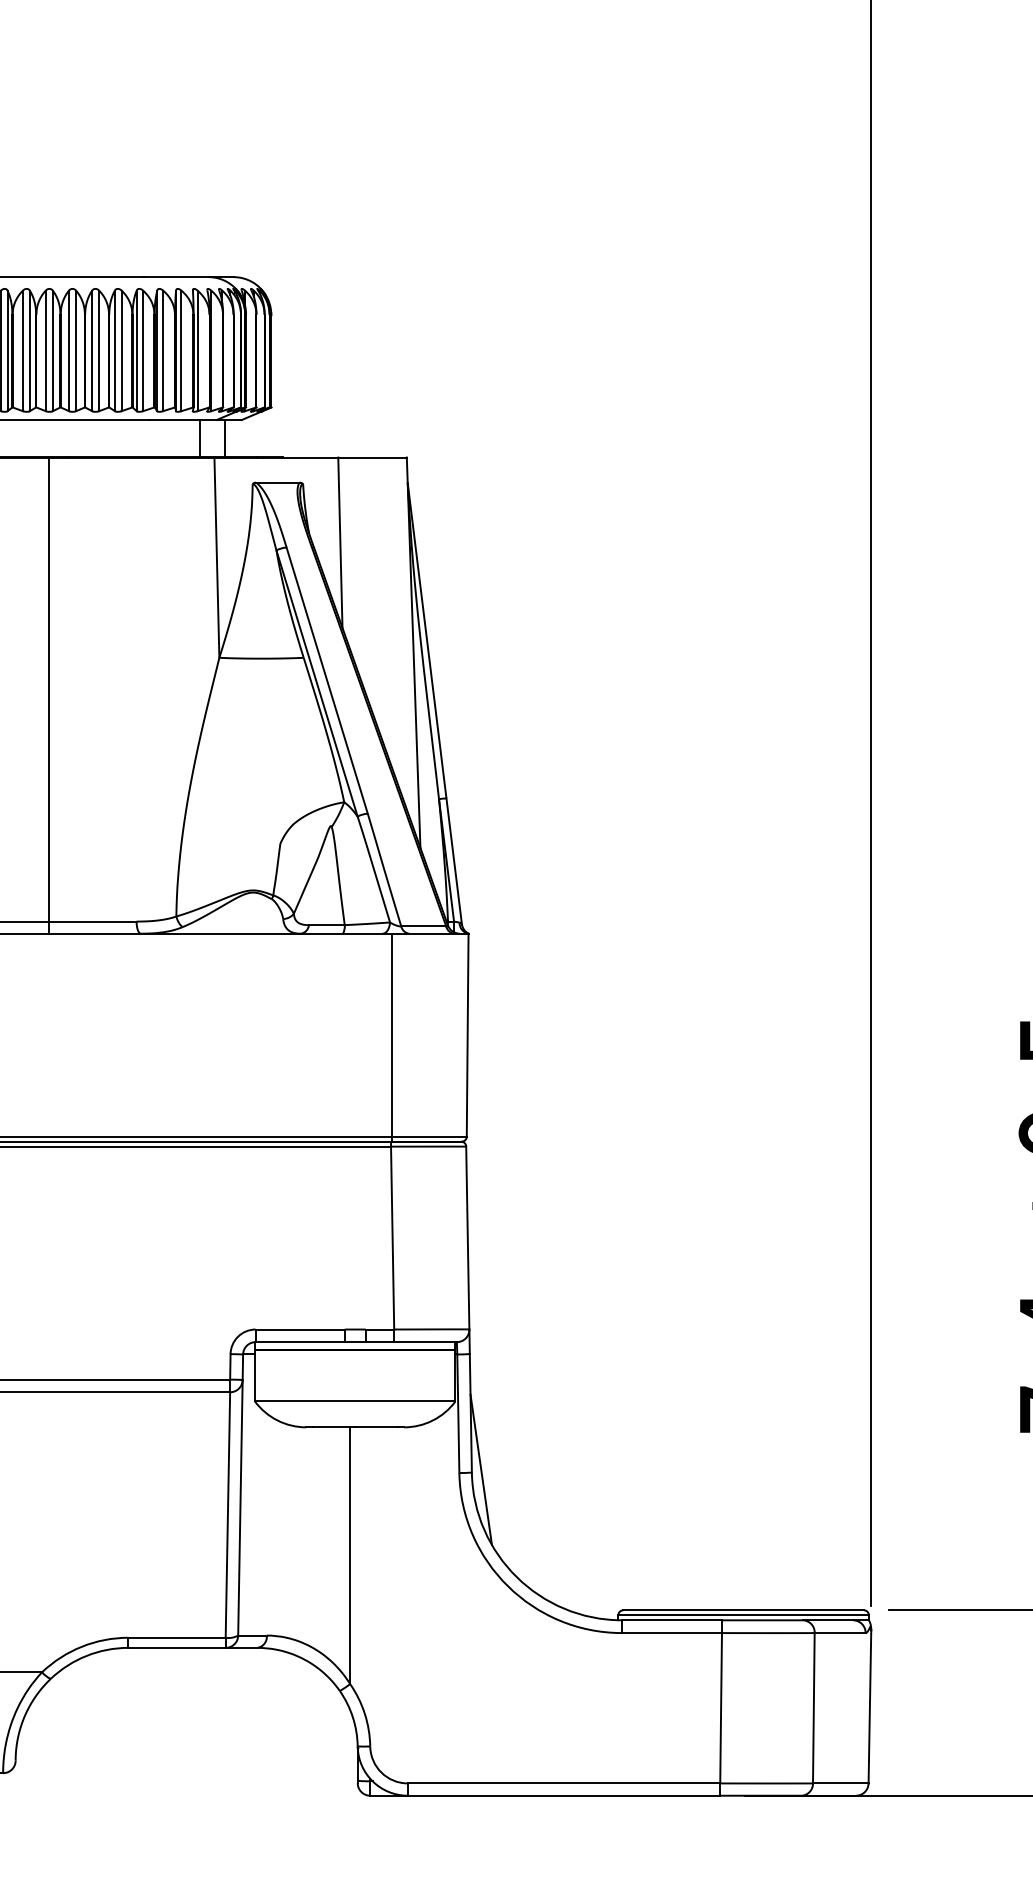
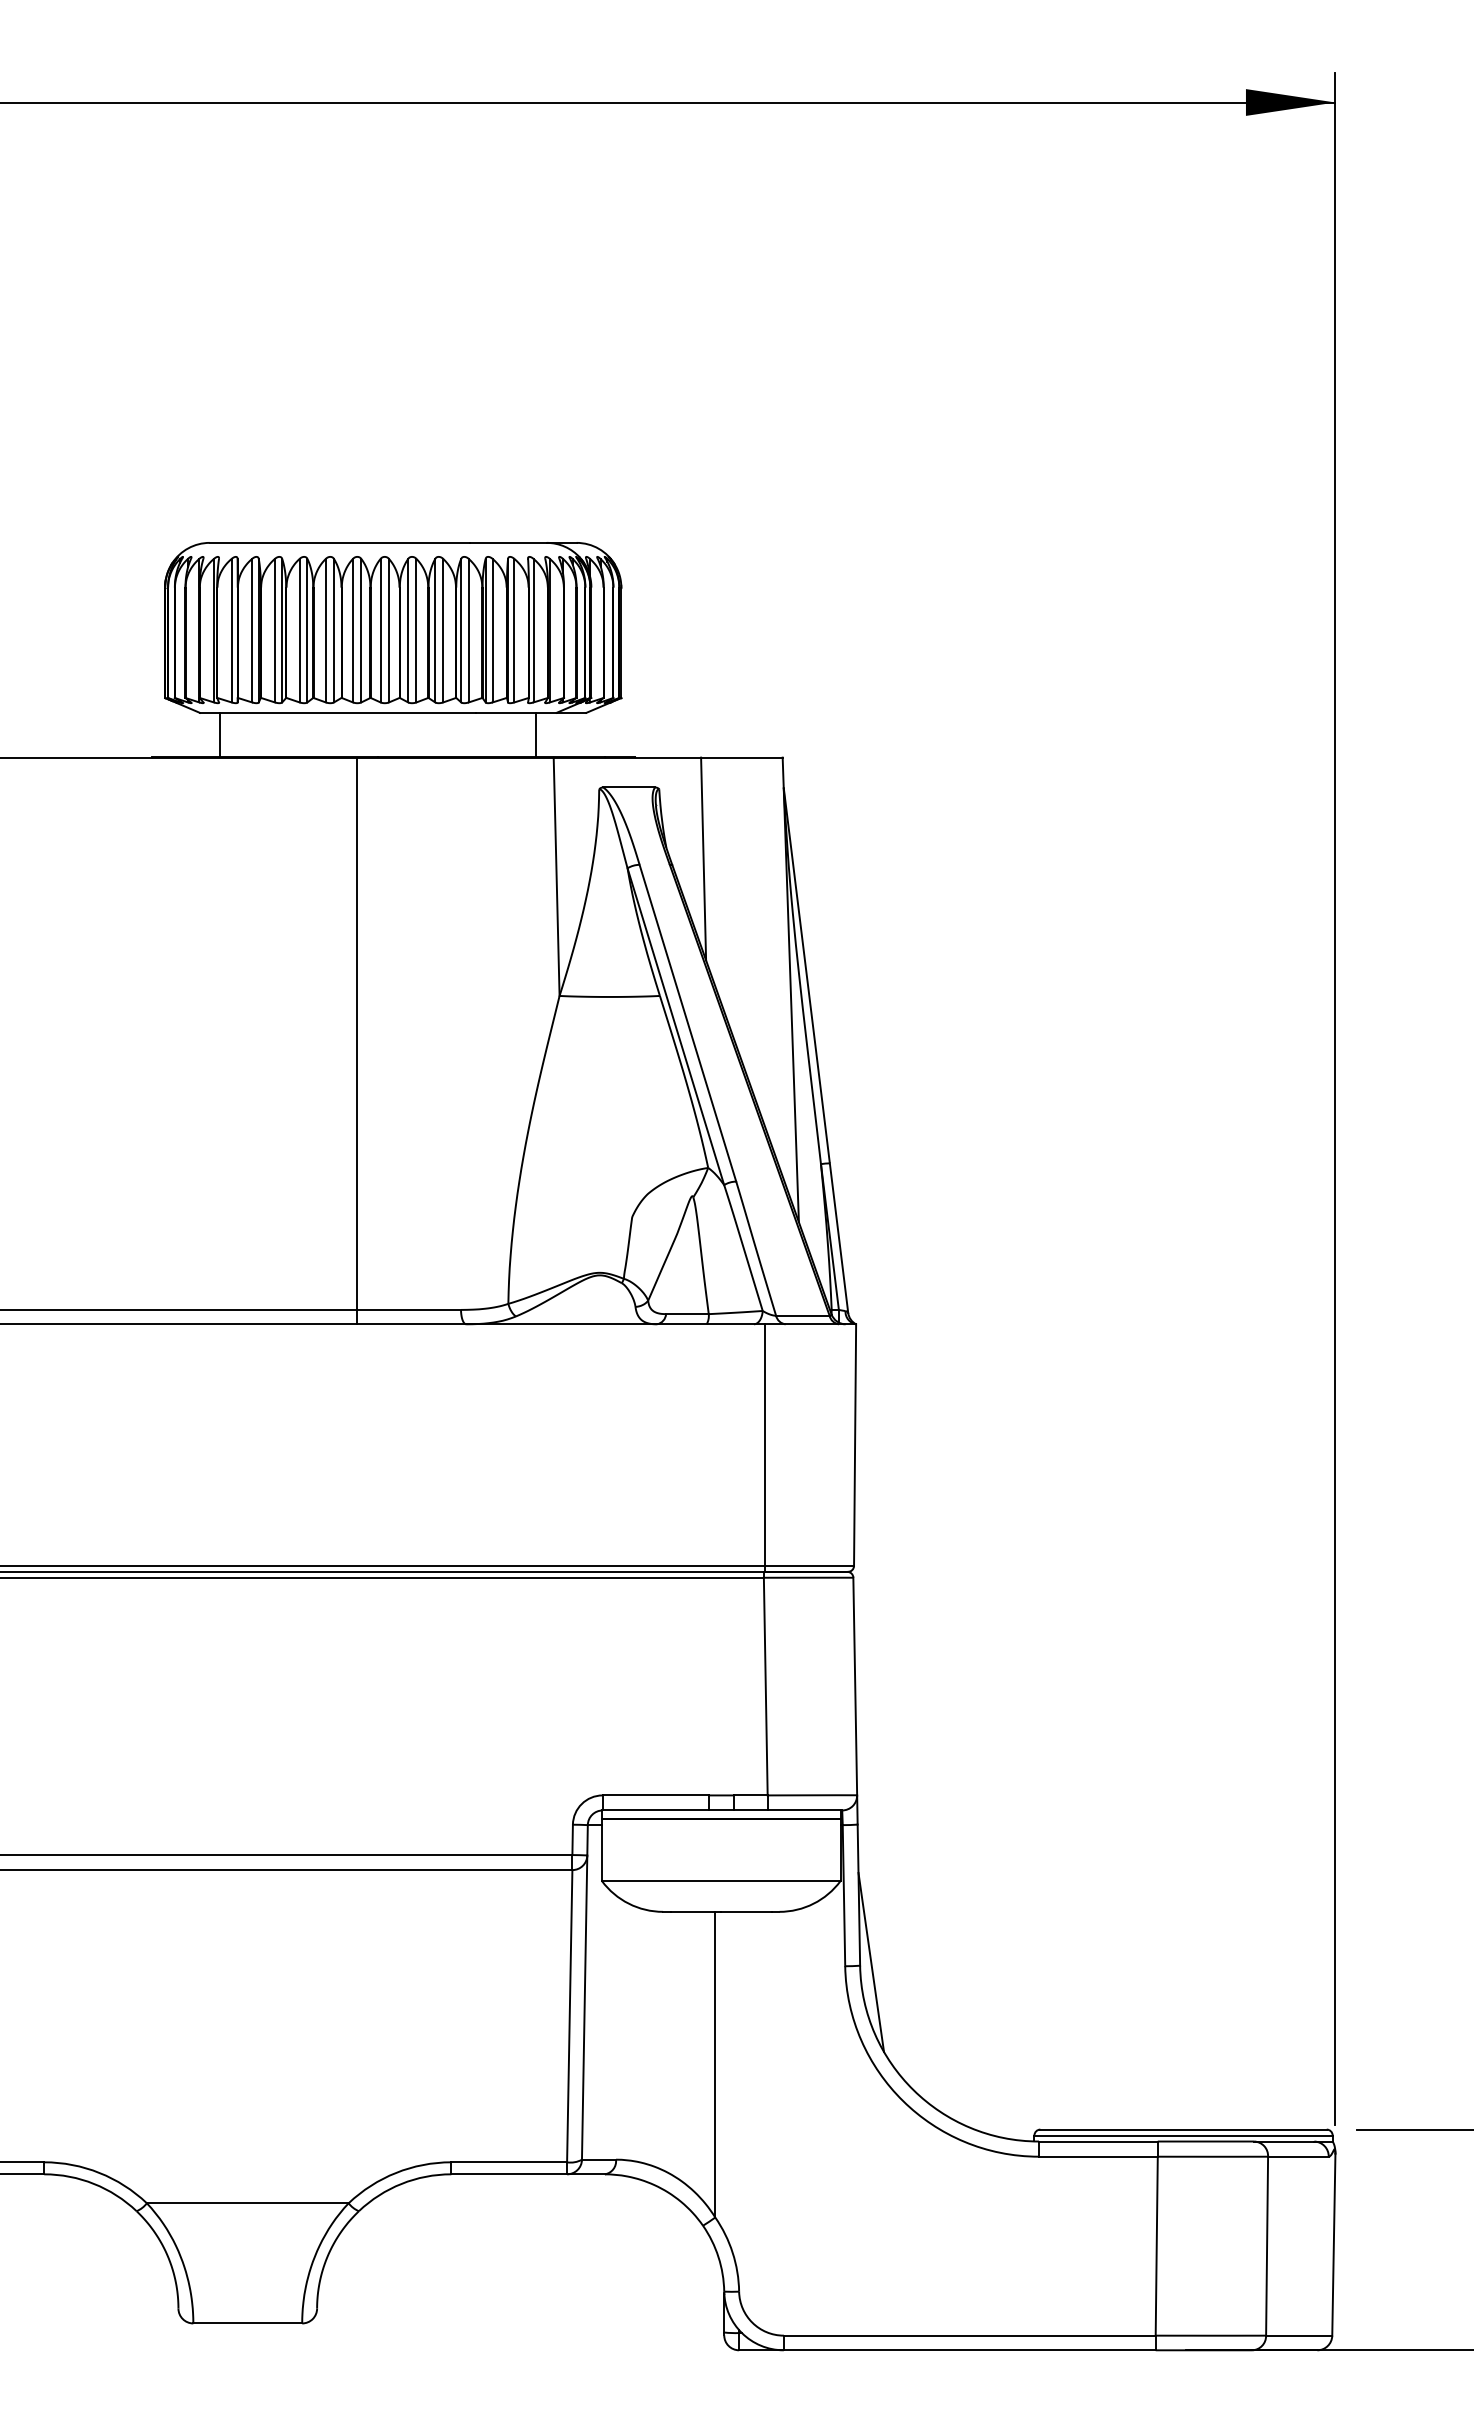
line: (225, 438) -> (566, 734), removed

